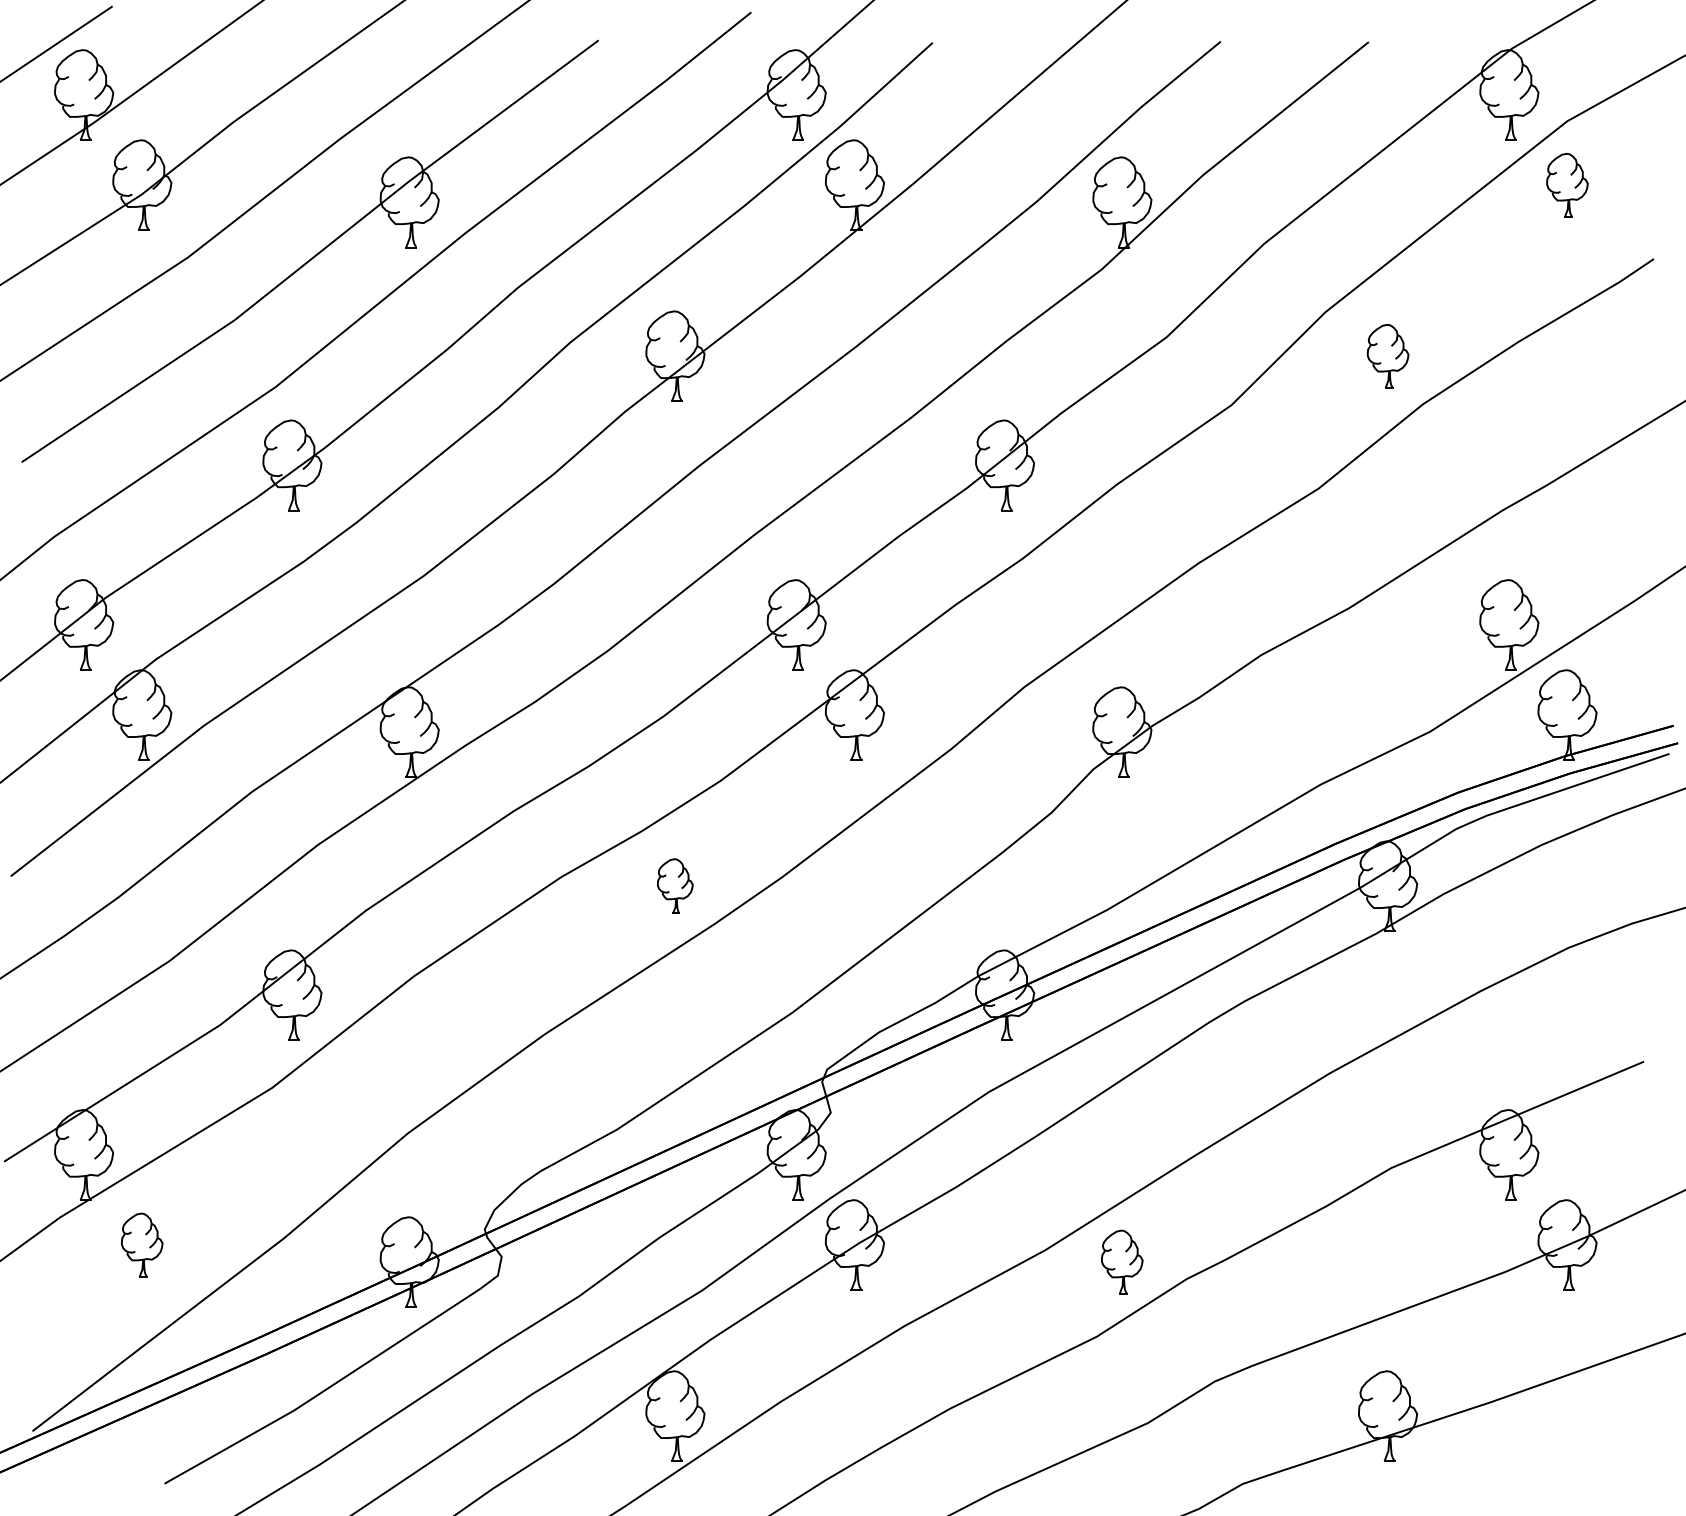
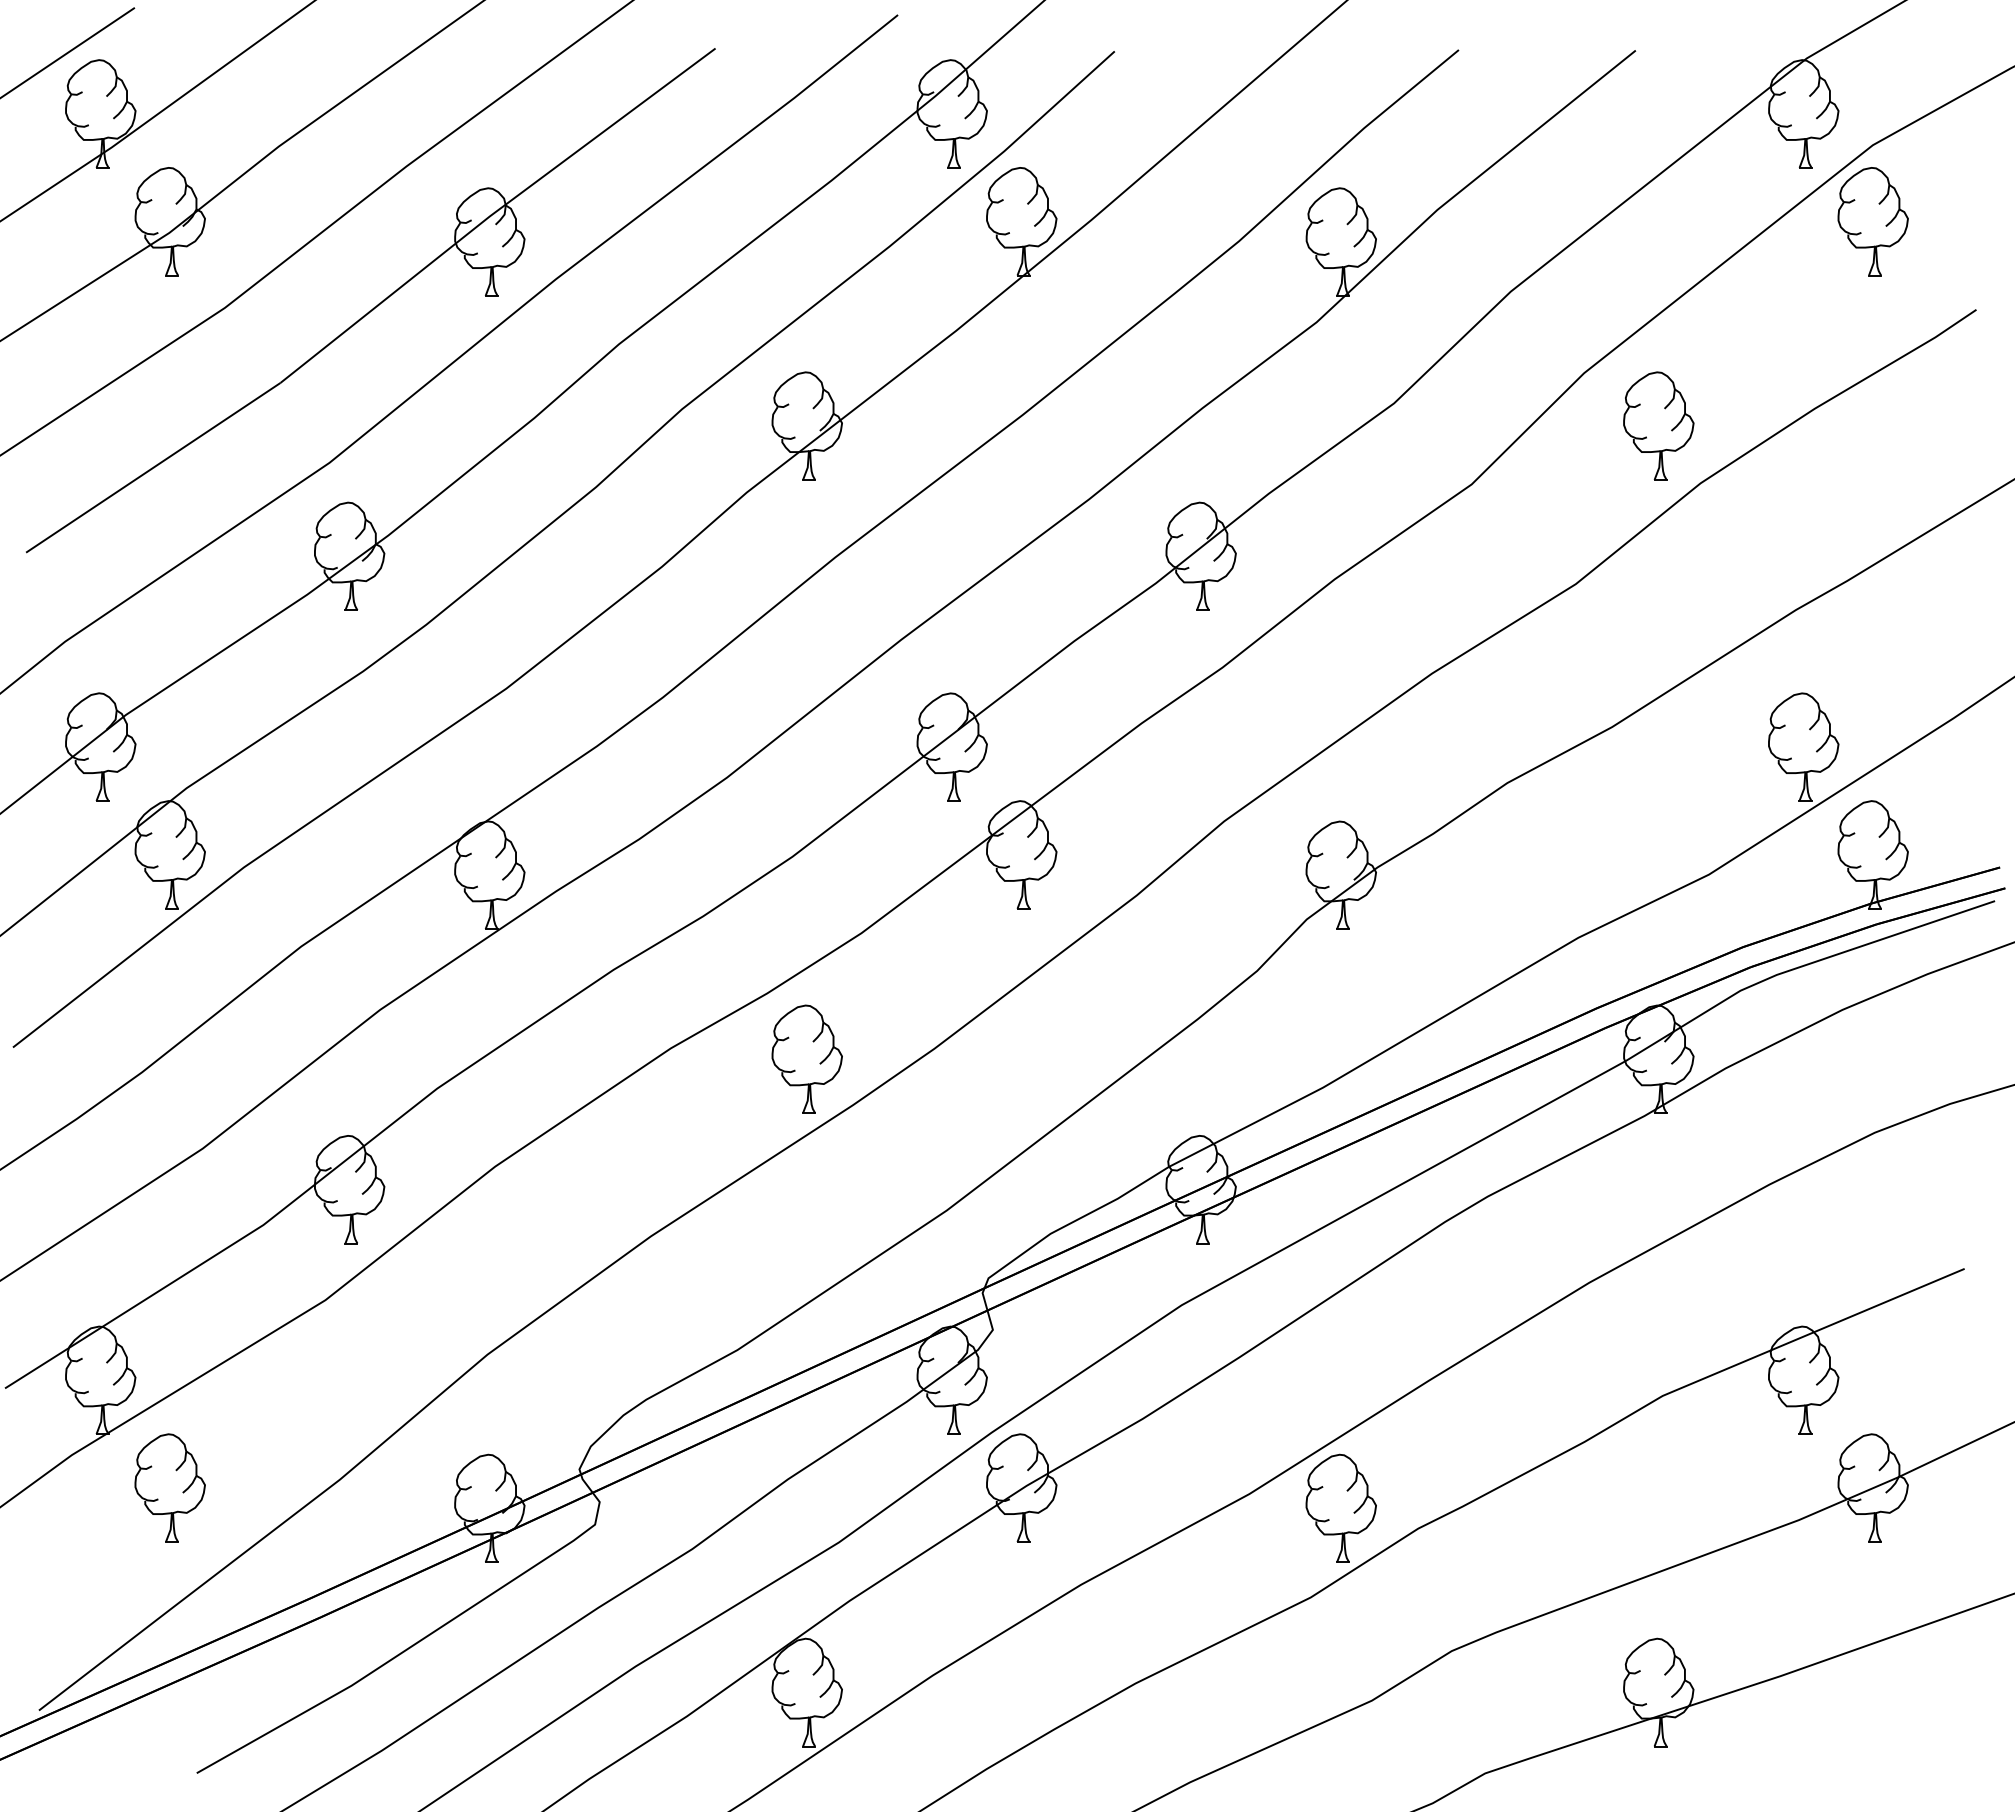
part: (1566, 185) -> (1872, 221), size x1.43
part: (1387, 355) -> (1658, 425), size x1.43
part: (674, 885) -> (806, 1058), size x1.67
part: (141, 1244) -> (169, 1487), size x1.43
part: (1121, 1261) -> (1340, 1507), size x1.43

